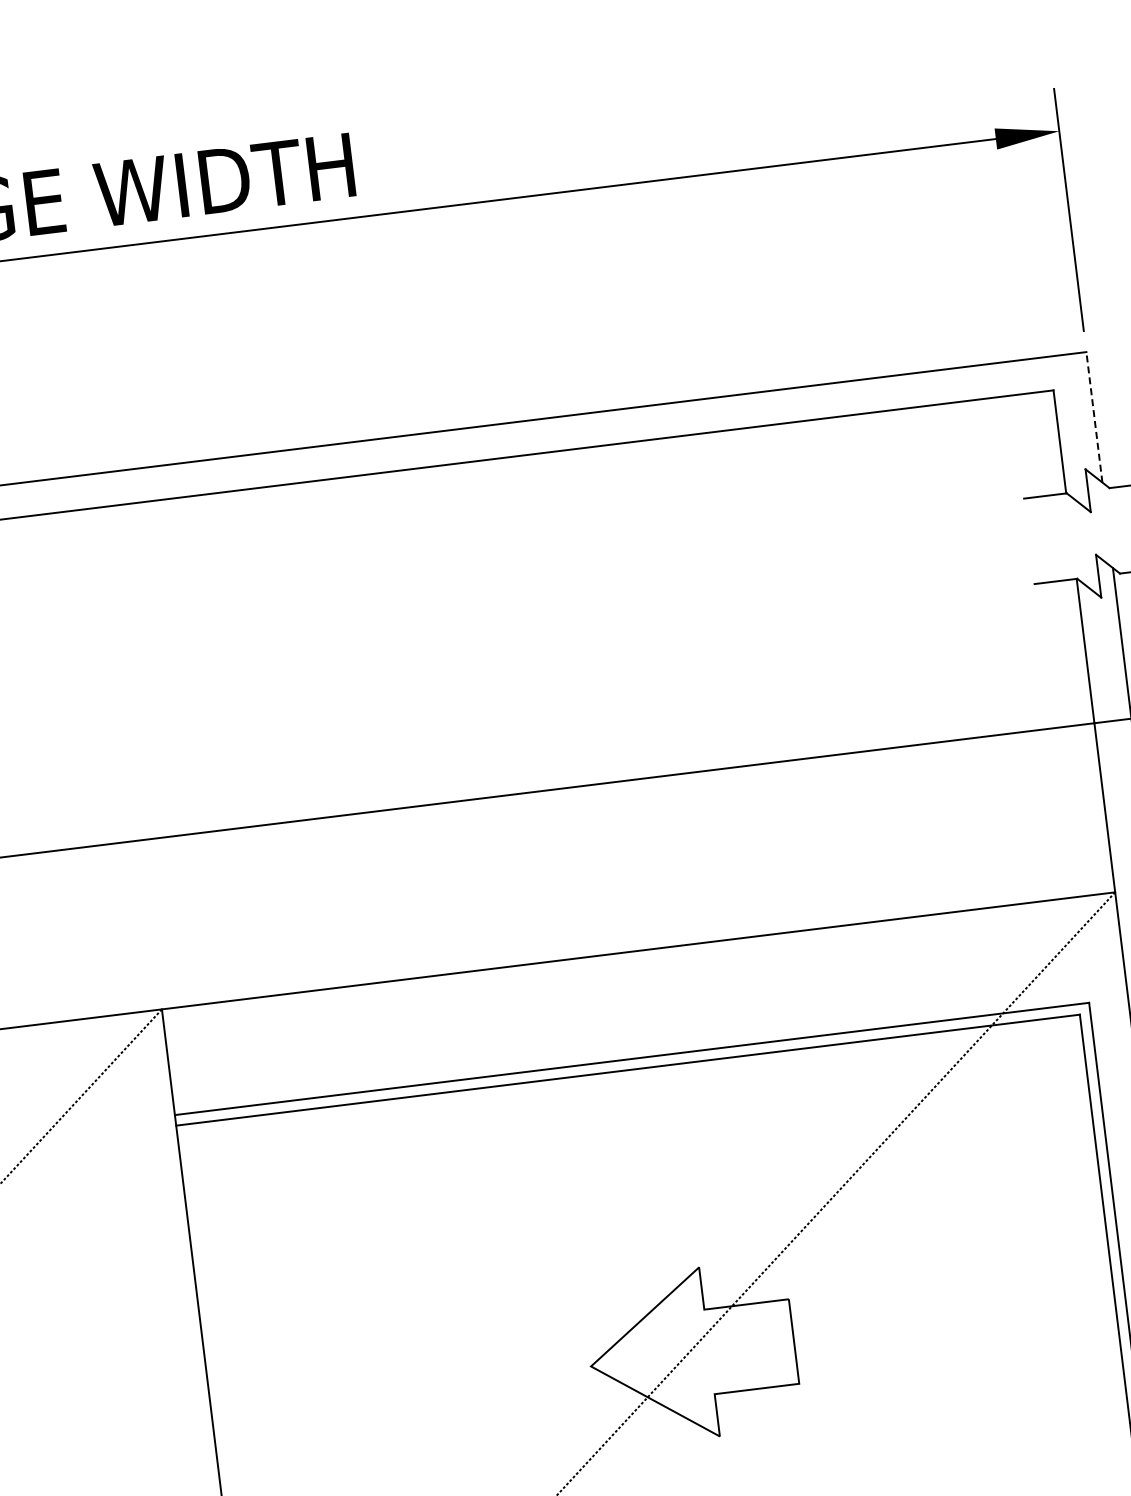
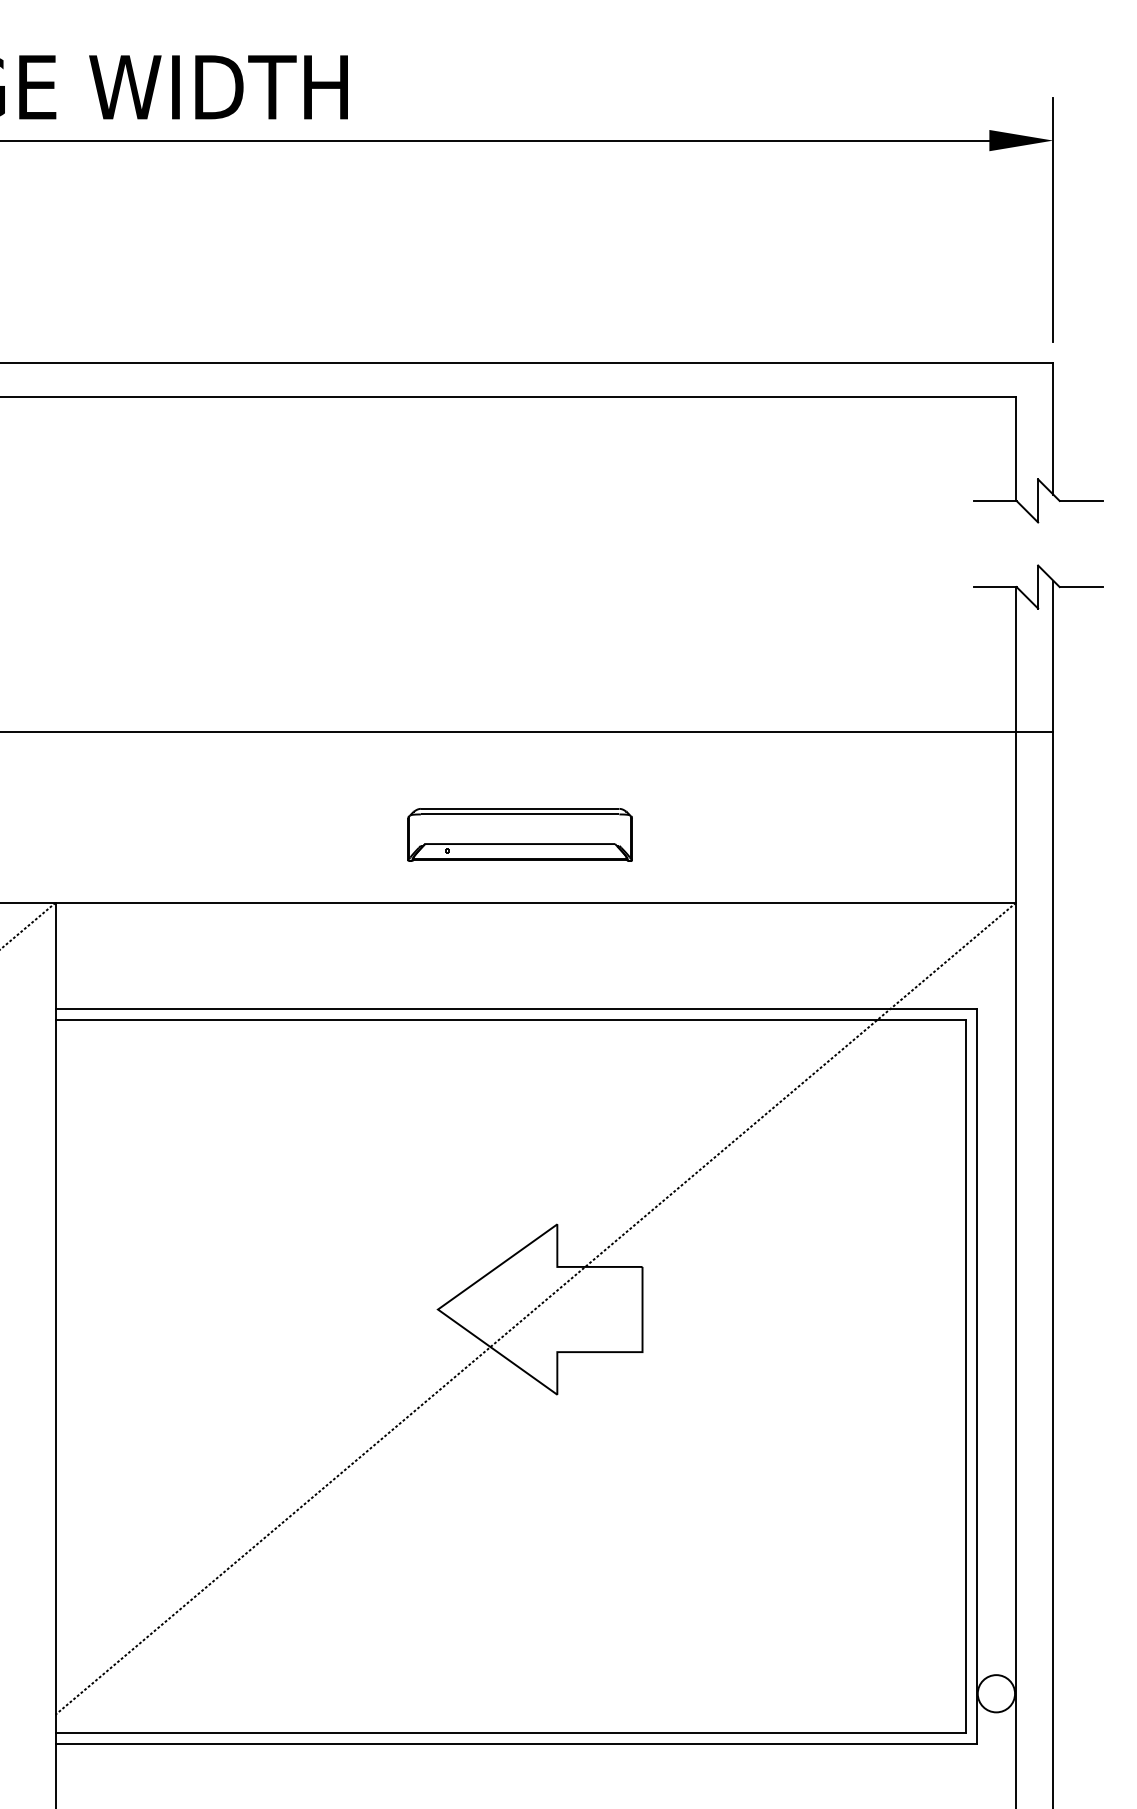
line: (1094, 416) -> (1053, 428), dashed -> solid
part: (614, 885) -> (519, 834), added

